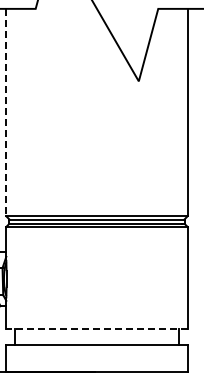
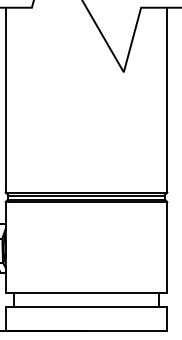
line: (6, 112) -> (5, 100), dashed -> solid
line: (96, 329) -> (86, 293), dashed -> solid

